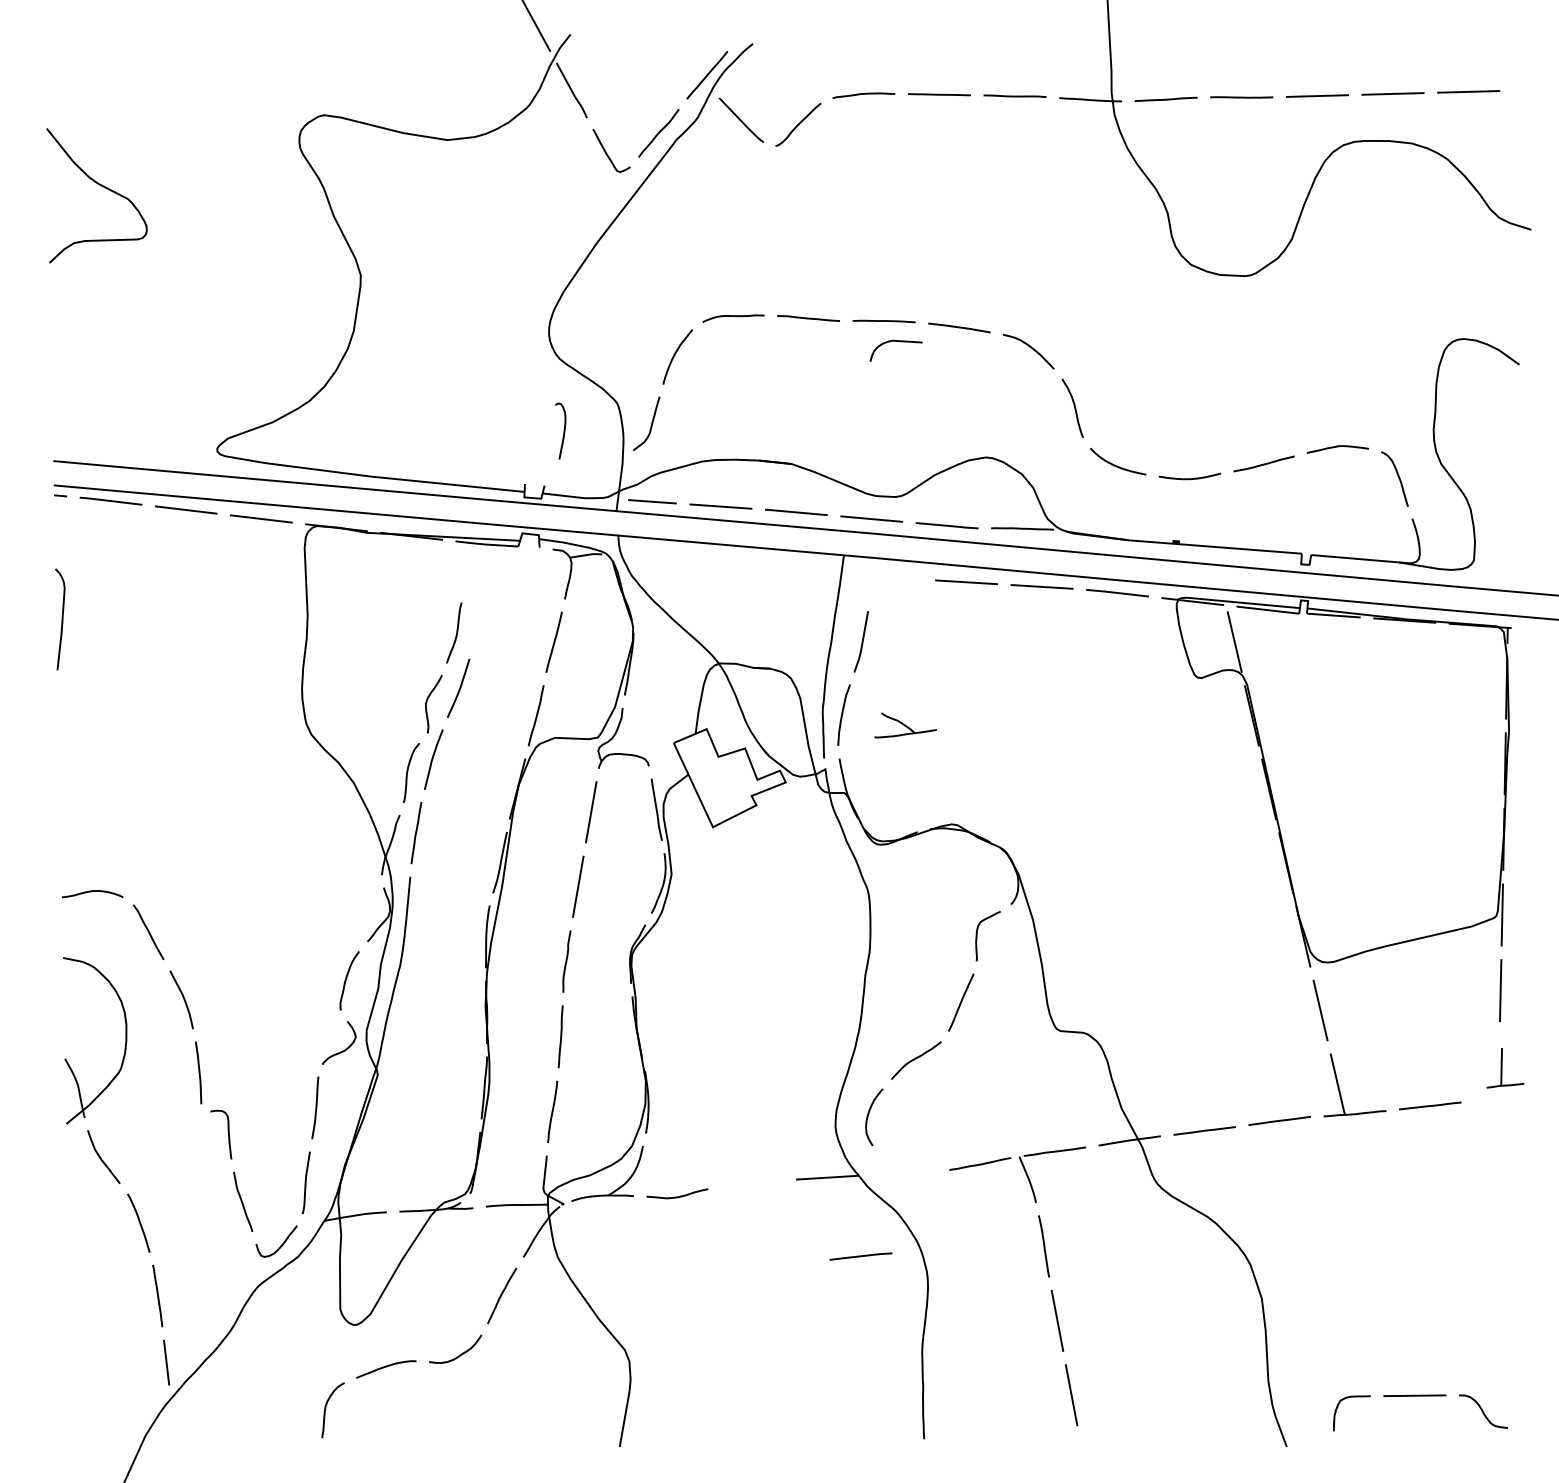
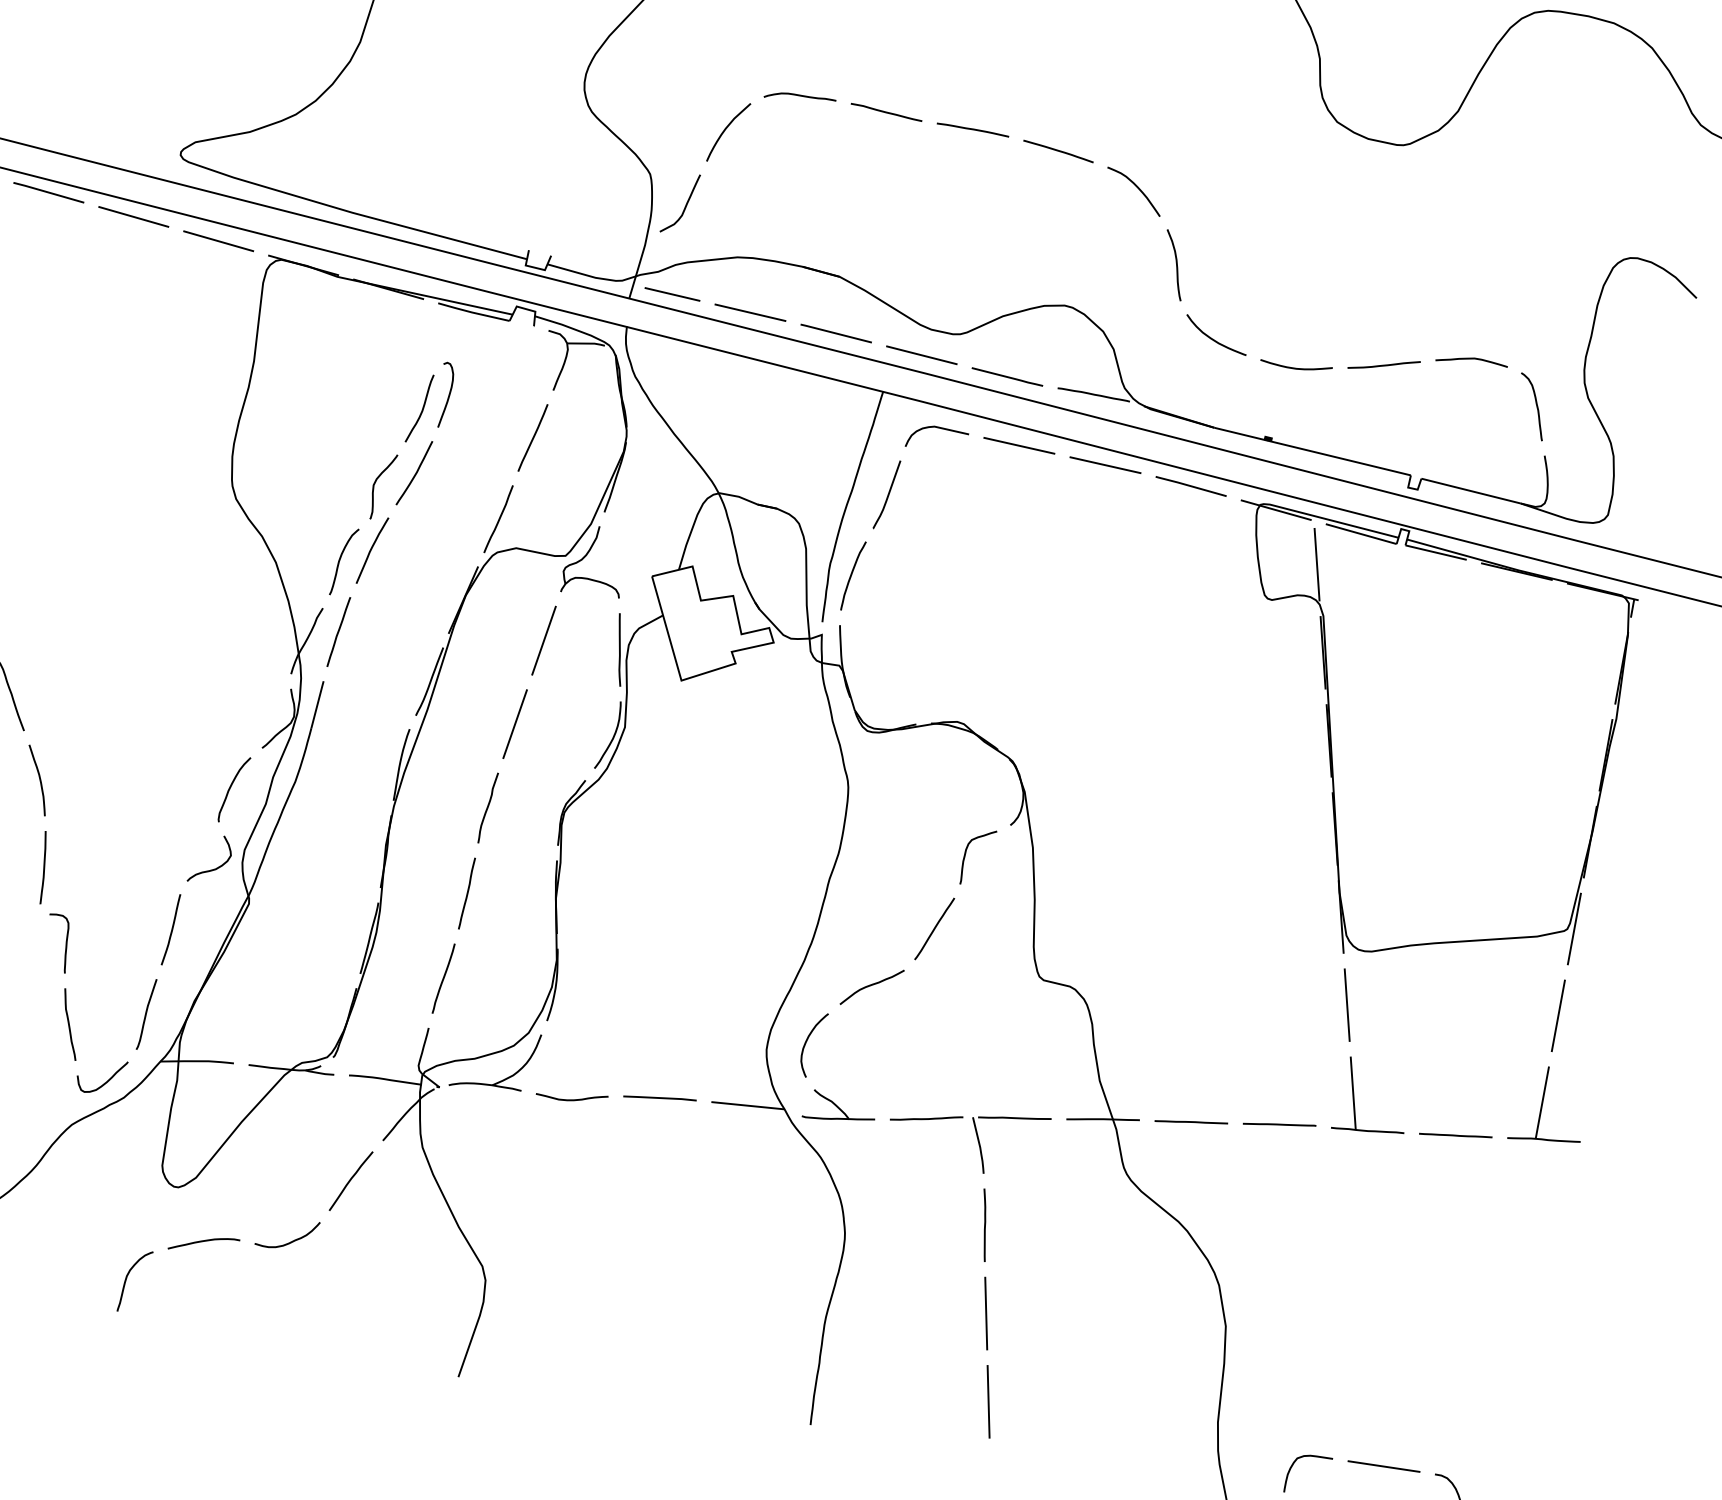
curve: (895, 341) -> (938, 428), moved
curve: (563, 430) -> (448, 394), moved
part: (905, 725) -> (839, 1108), moved
part: (1505, 1067) -> (1549, 1105), size x1.67
line: (860, 1256) -> (659, 1098), moved

